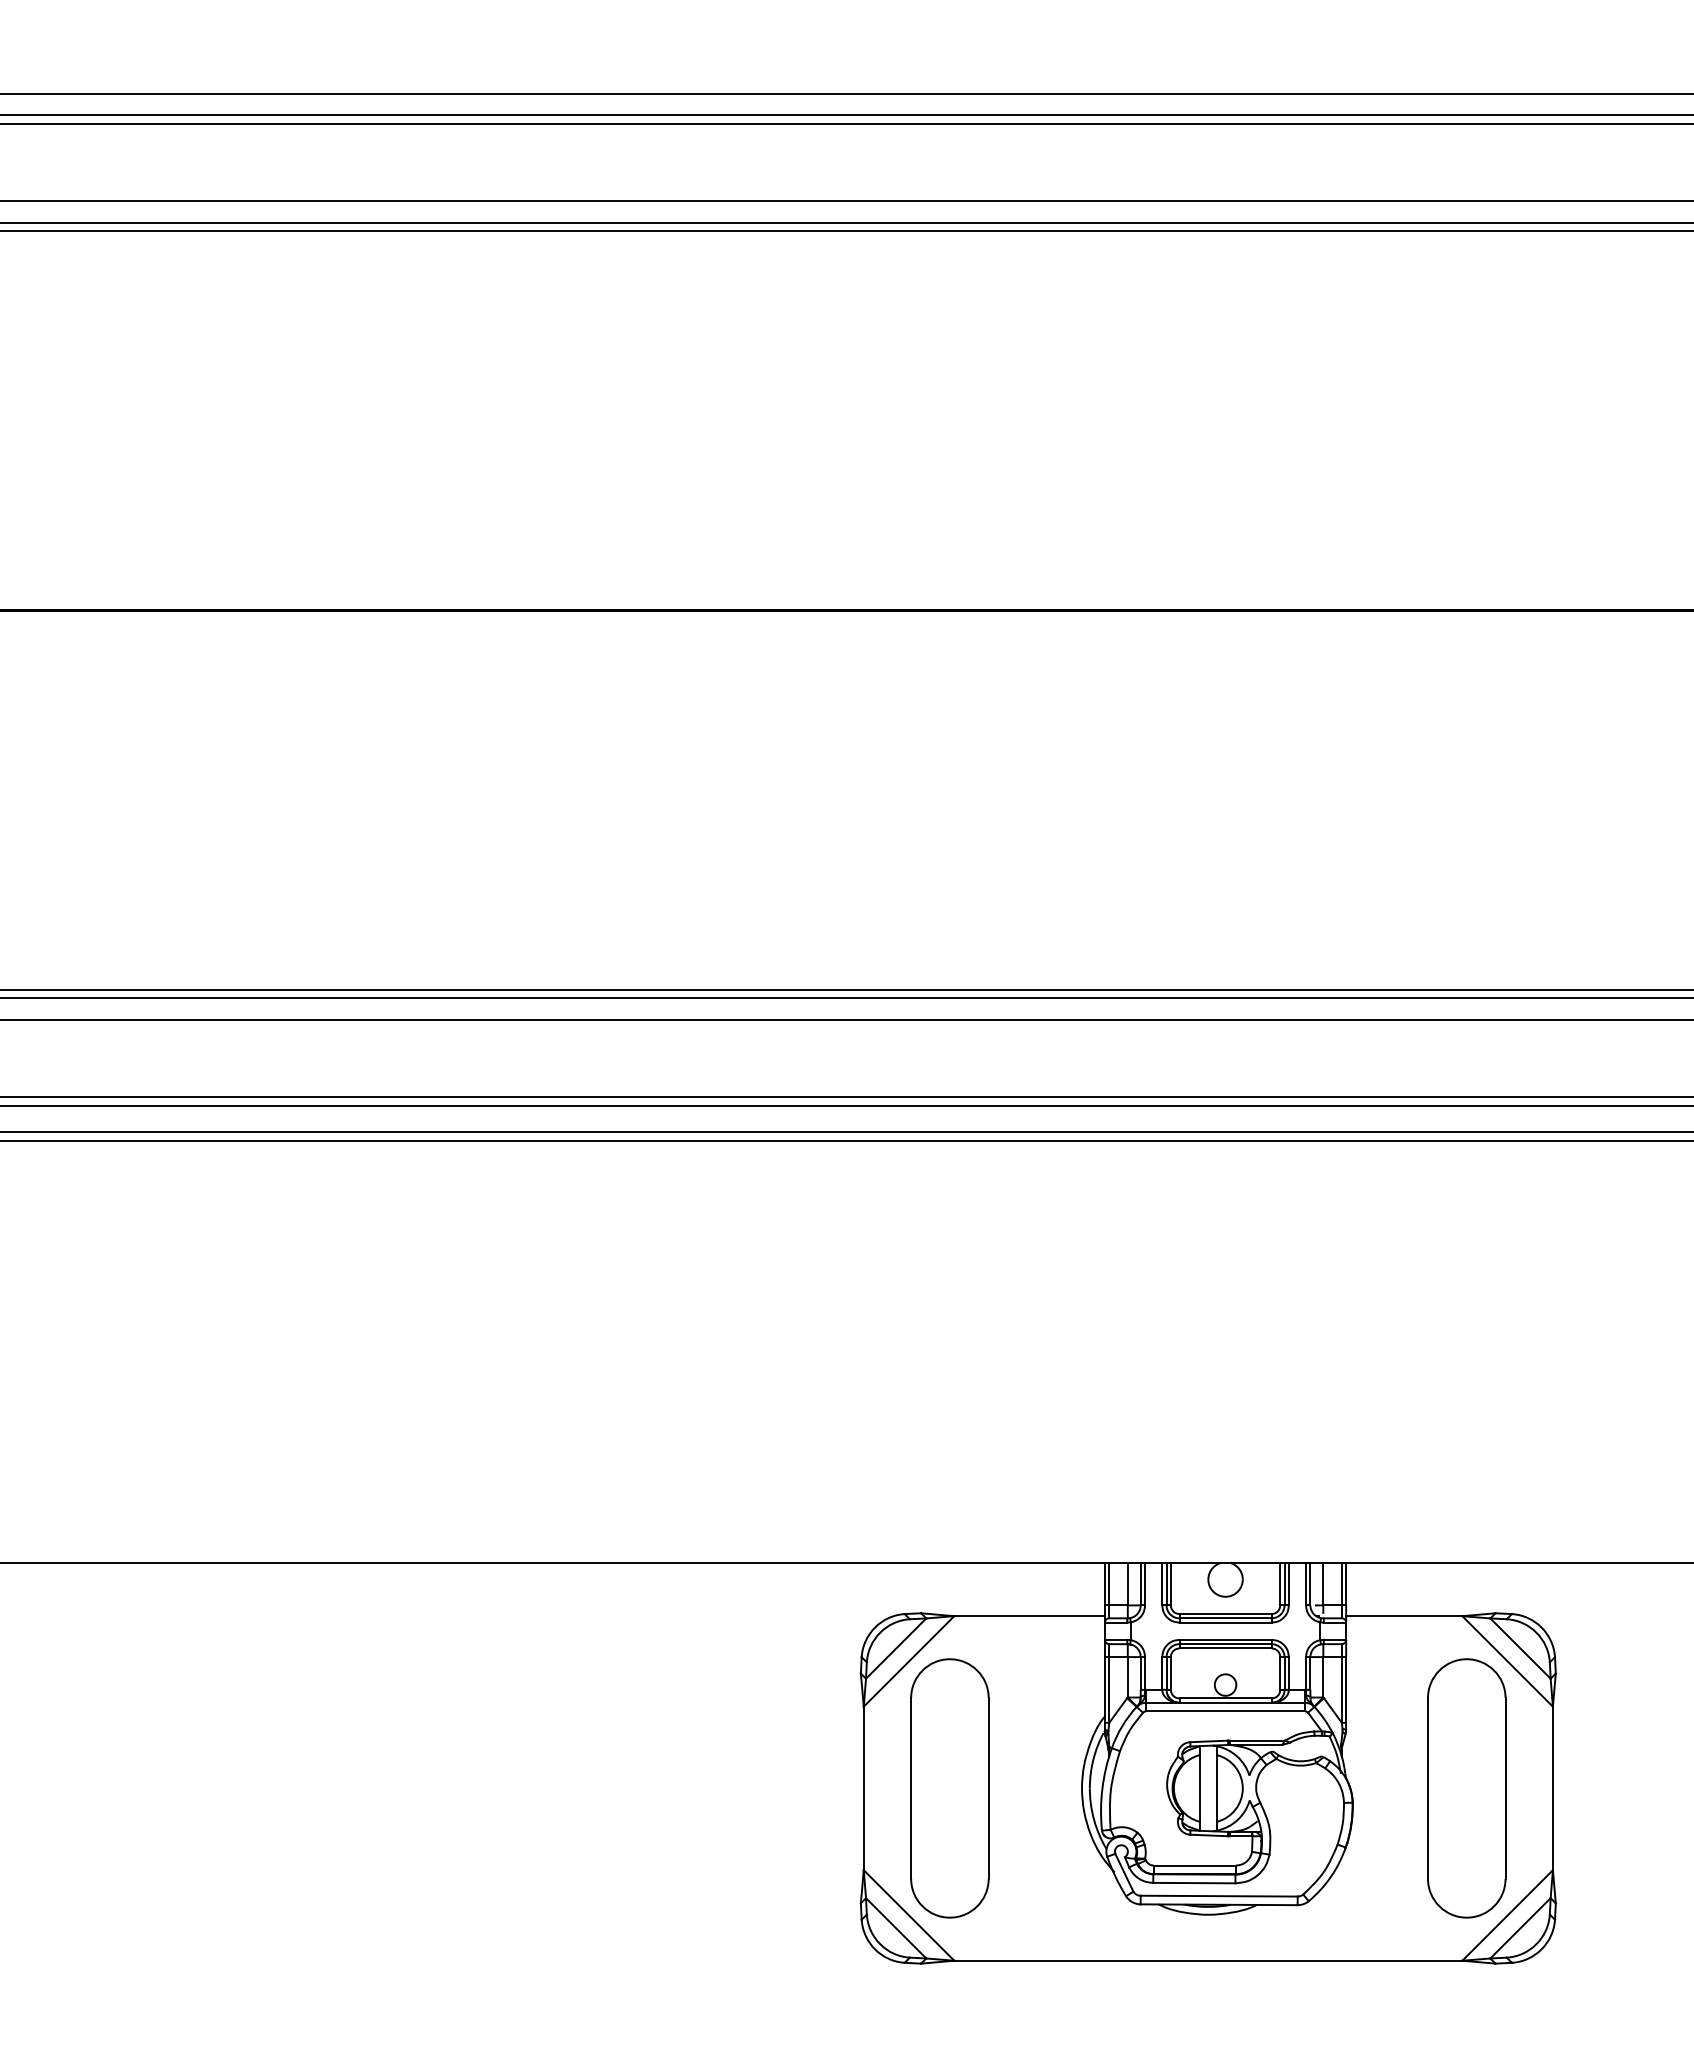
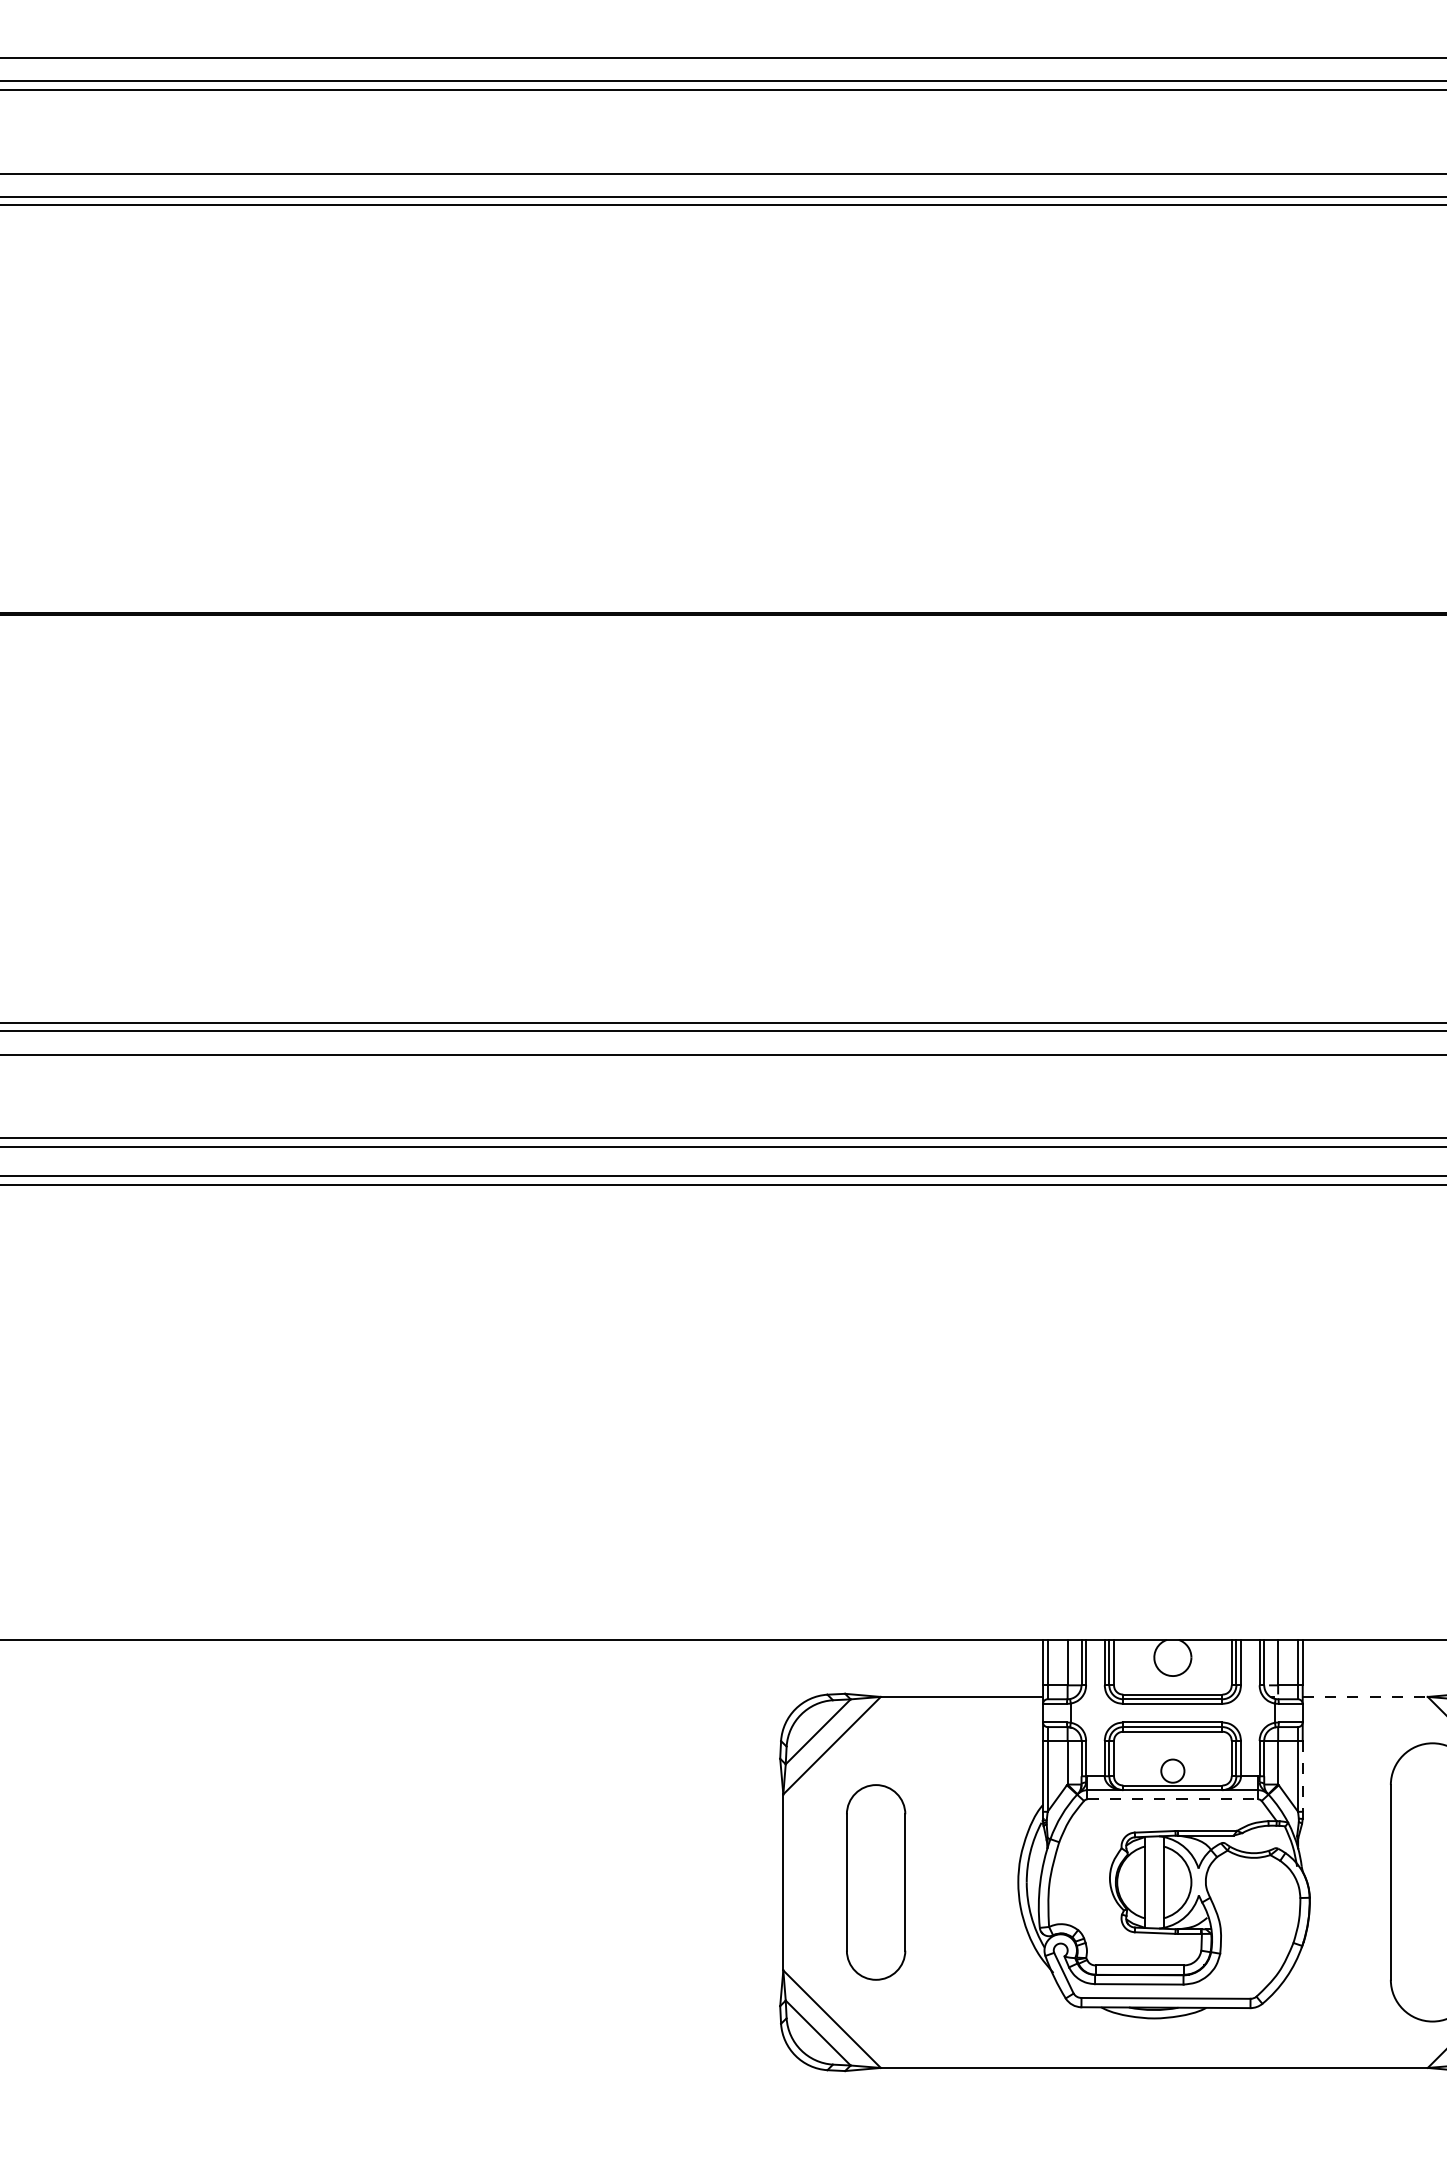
line: (1404, 1616) -> (1365, 1697), solid -> dashed
line: (1346, 1689) -> (1303, 1775), solid -> dashed
line: (1226, 1711) -> (1173, 1799), solid -> dashed
part: (949, 1788) -> (875, 1882), size x0.7

